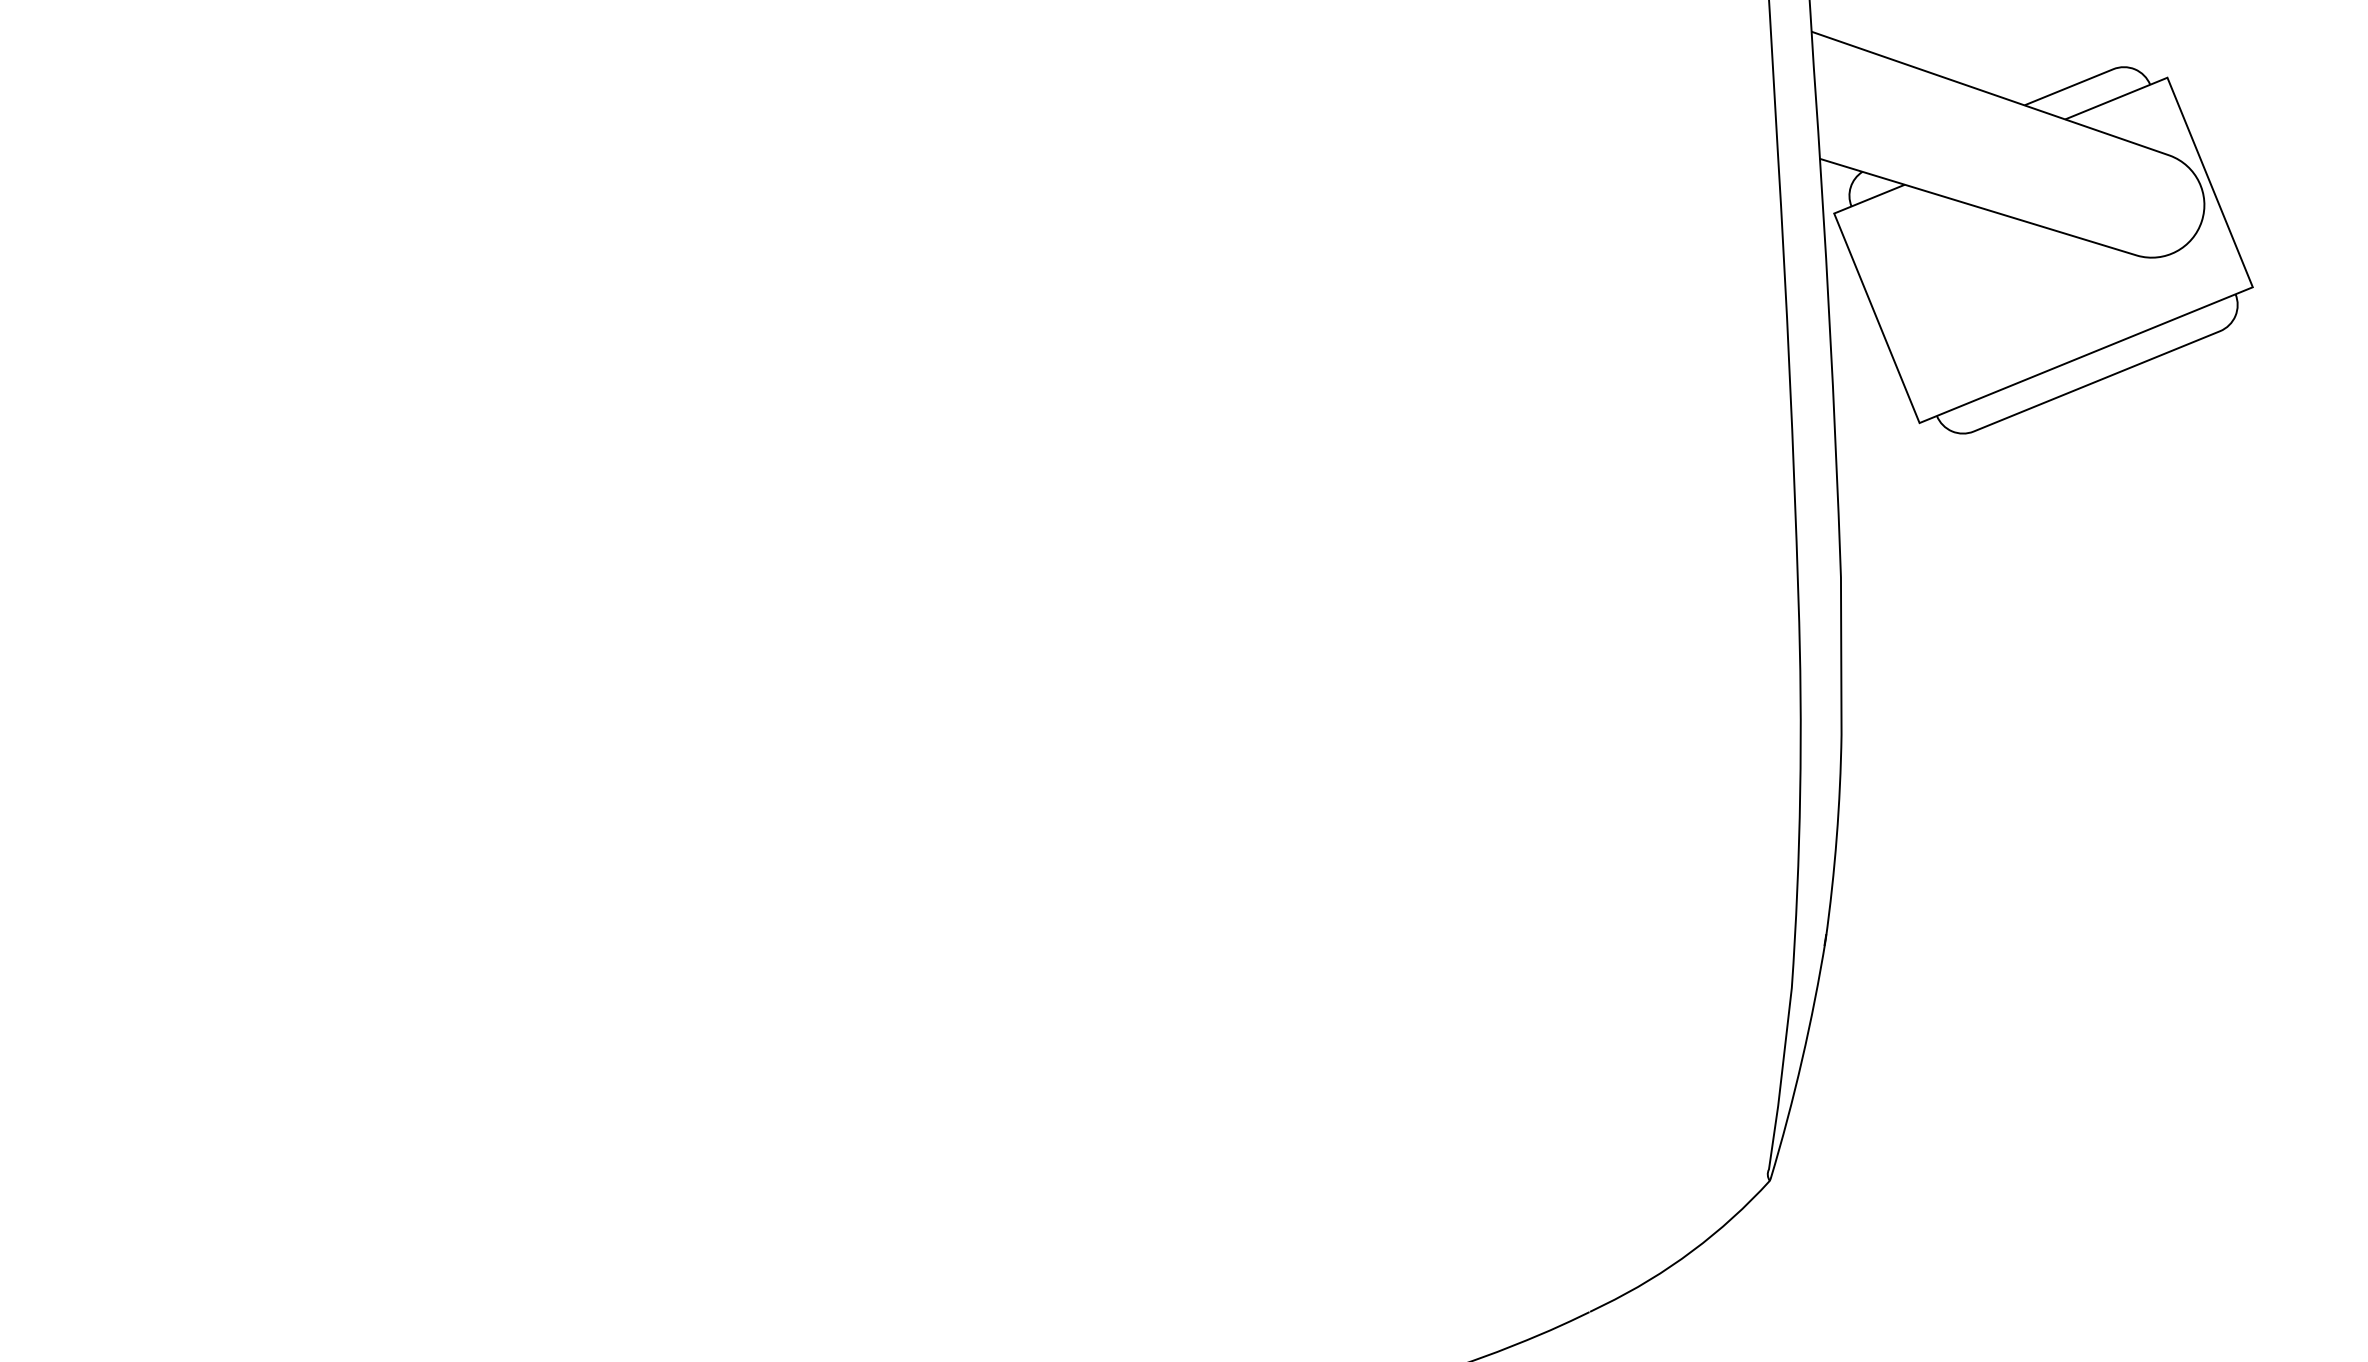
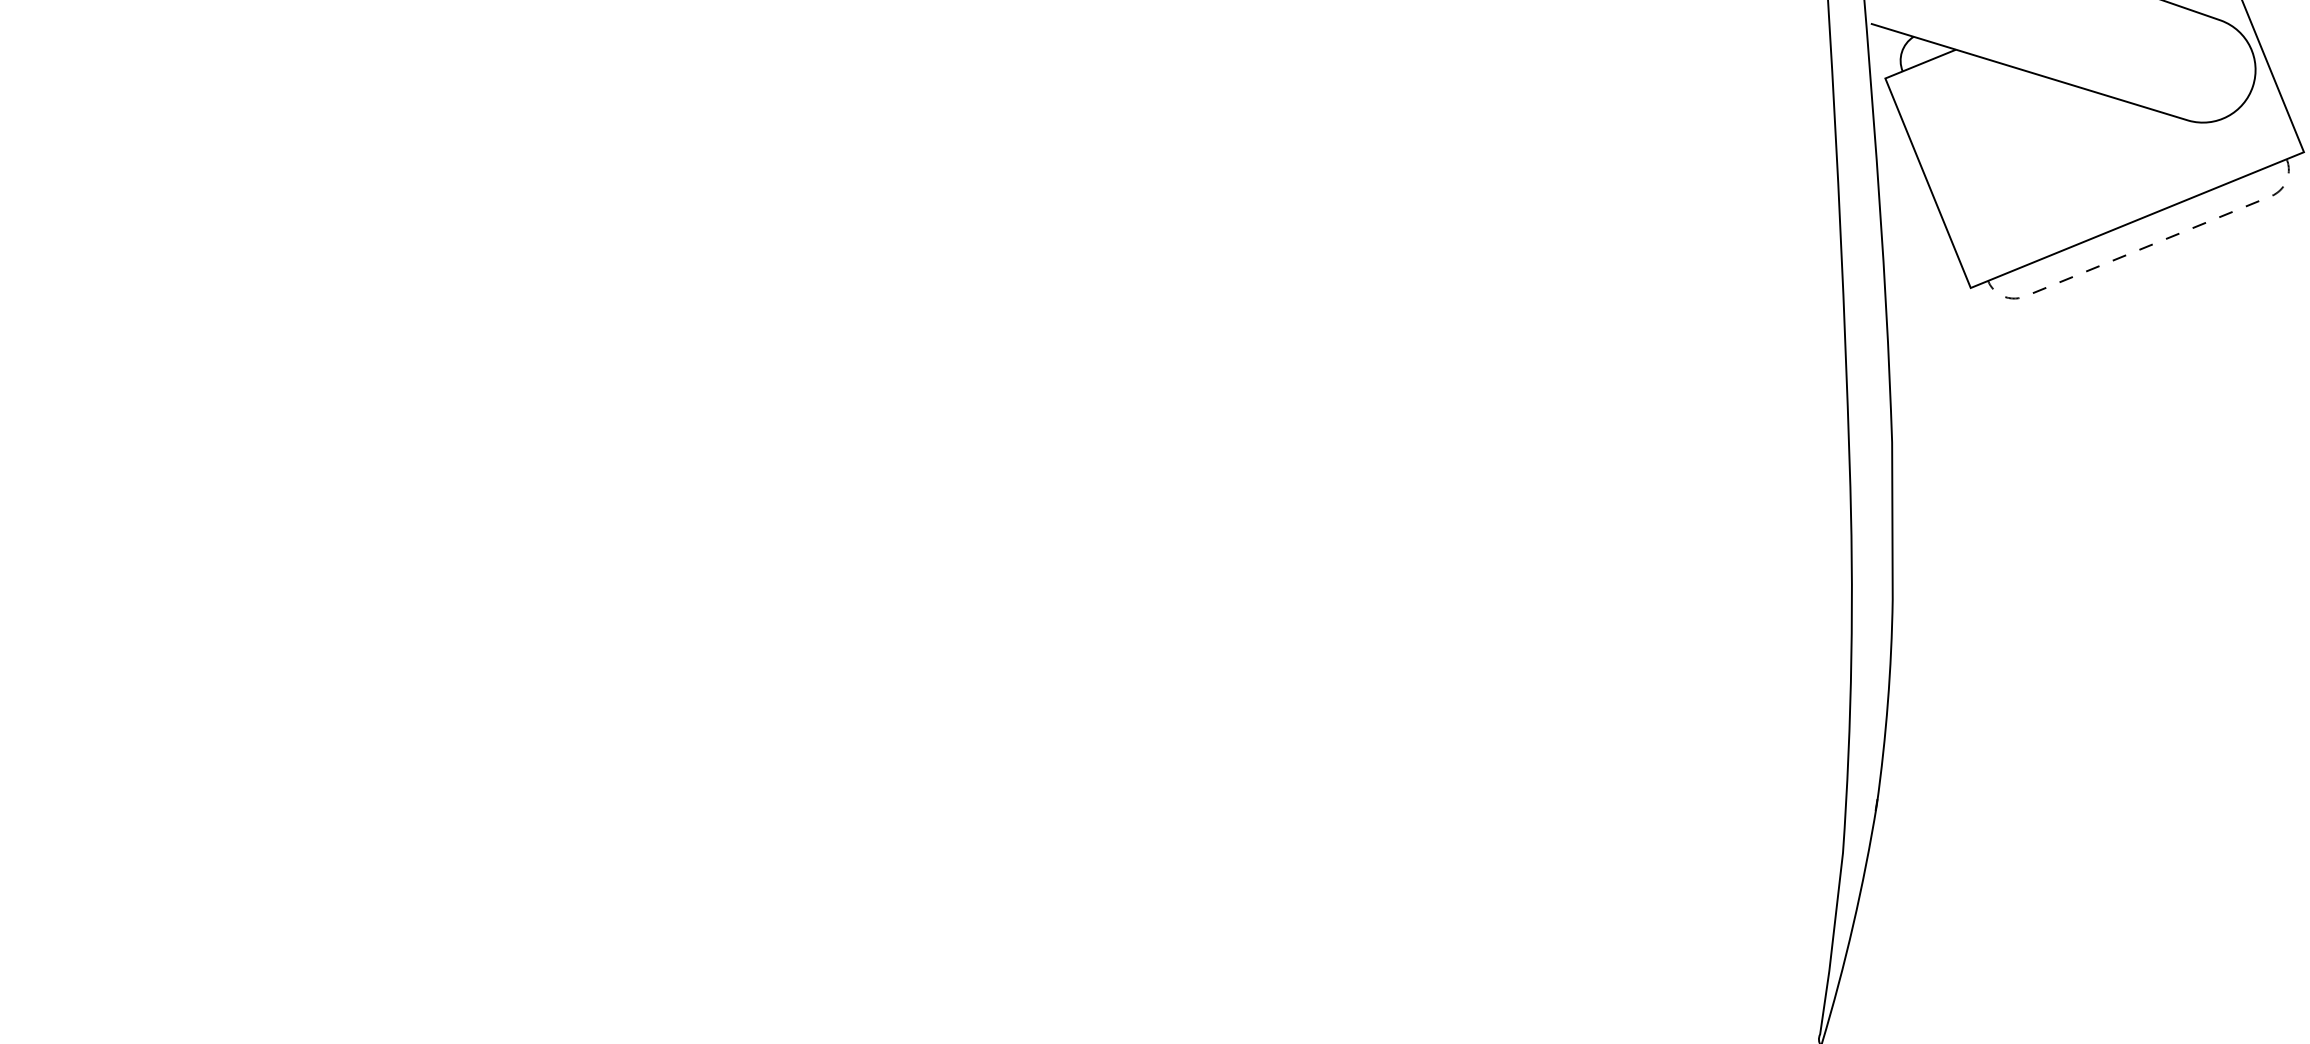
line: (2096, 381) -> (2147, 246), solid -> dashed

